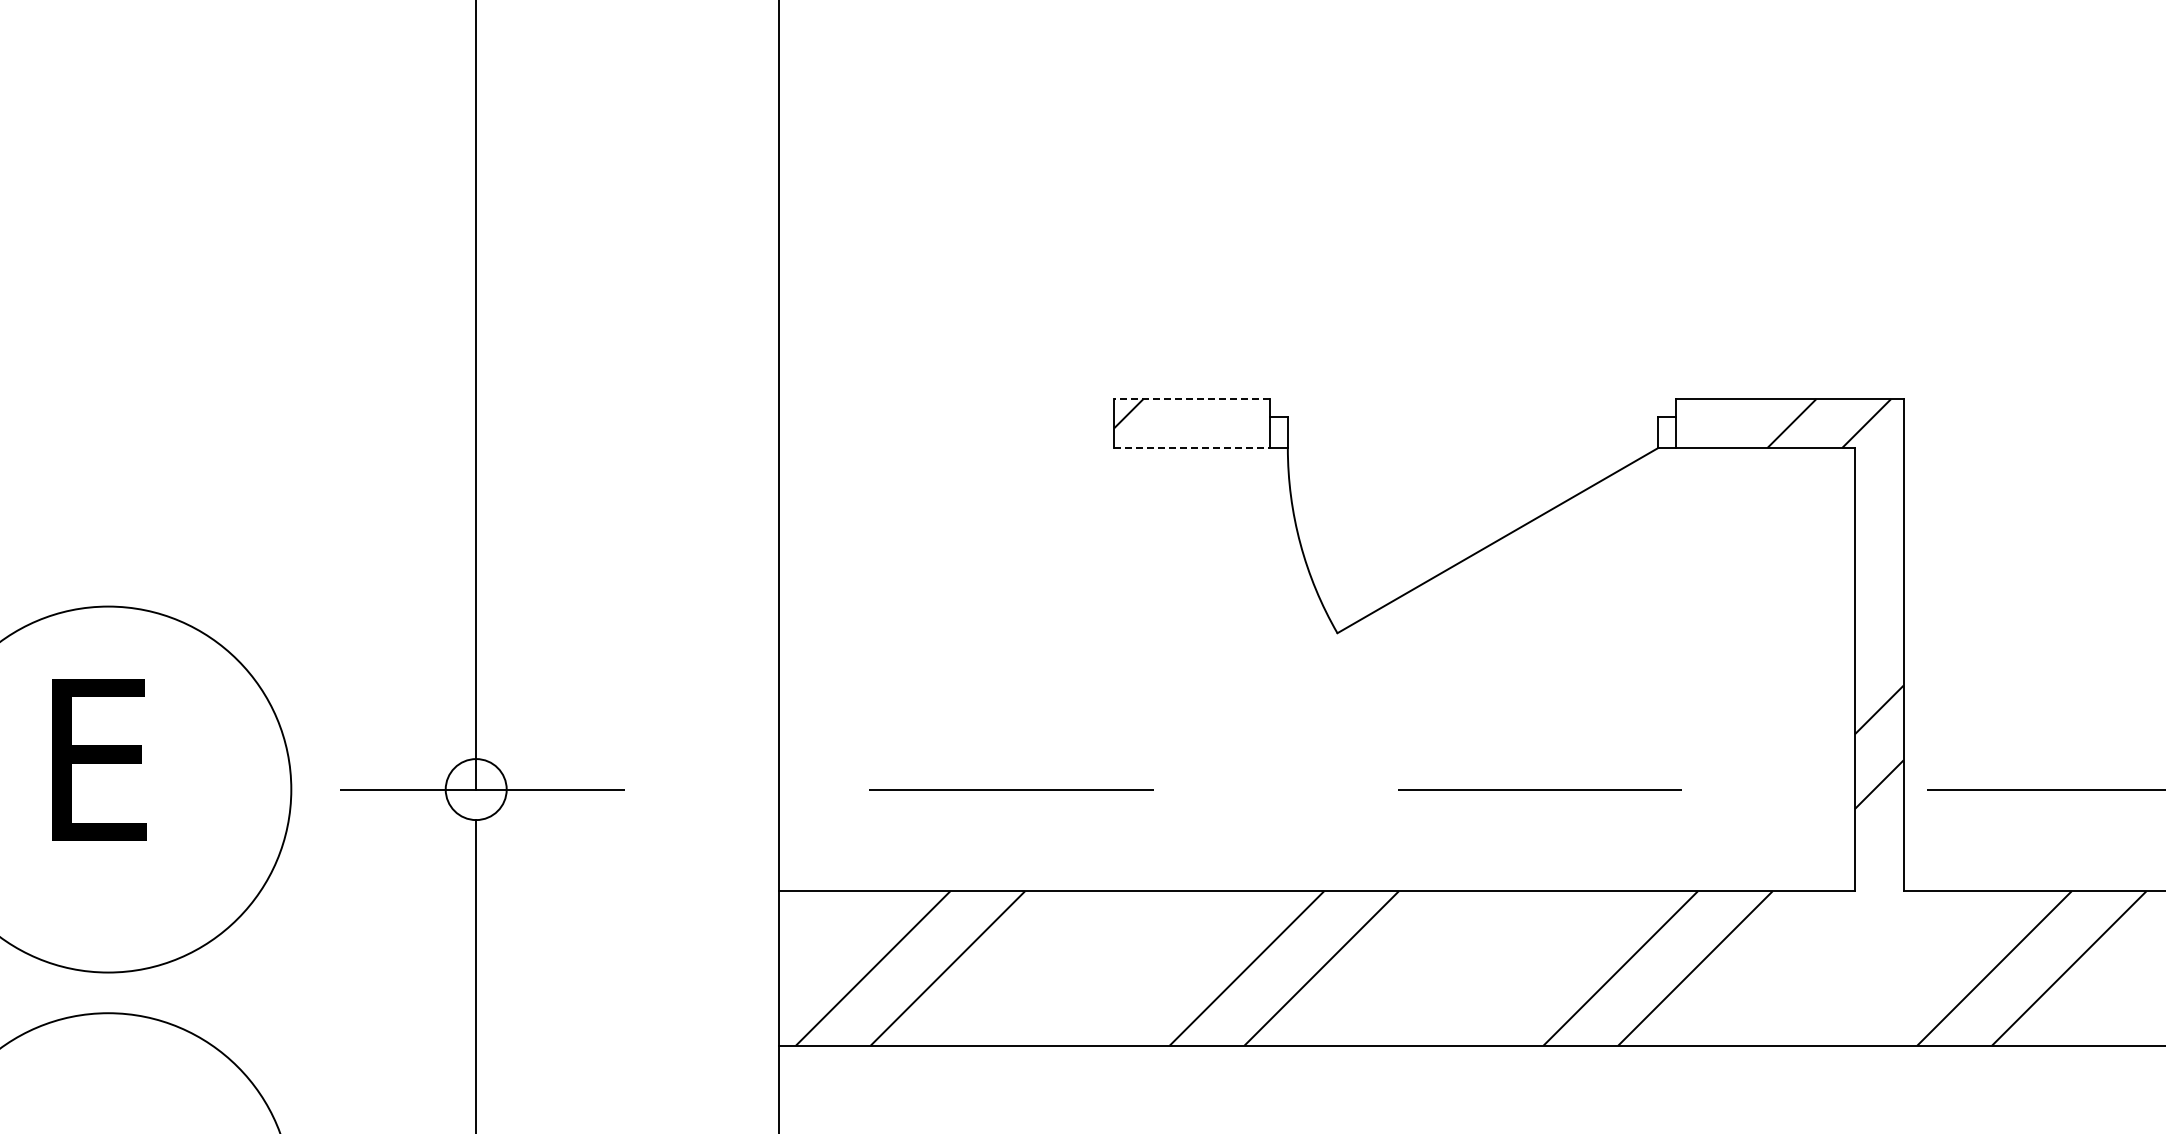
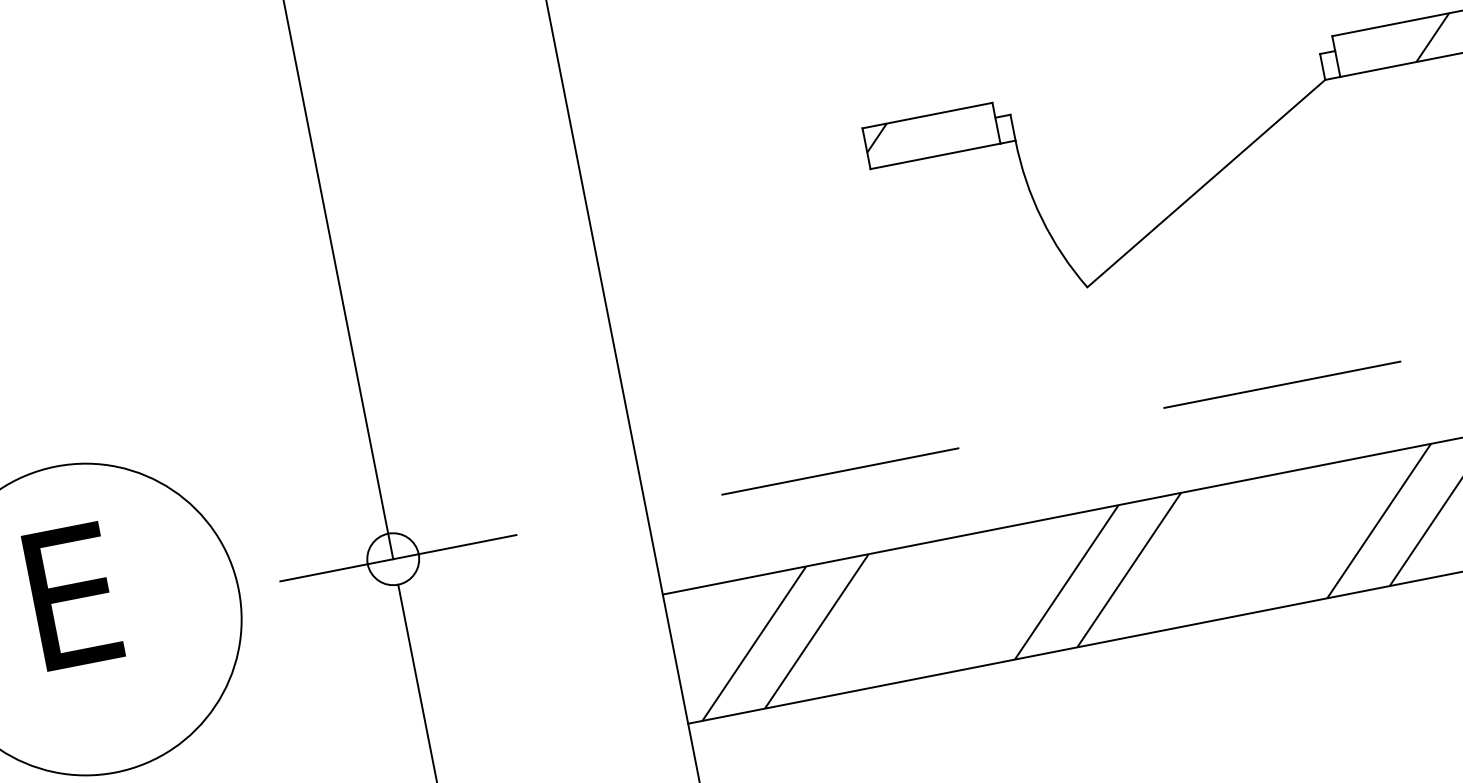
line: (1192, 399) -> (927, 115), dashed -> solid
line: (1192, 448) -> (935, 156), dashed -> solid

